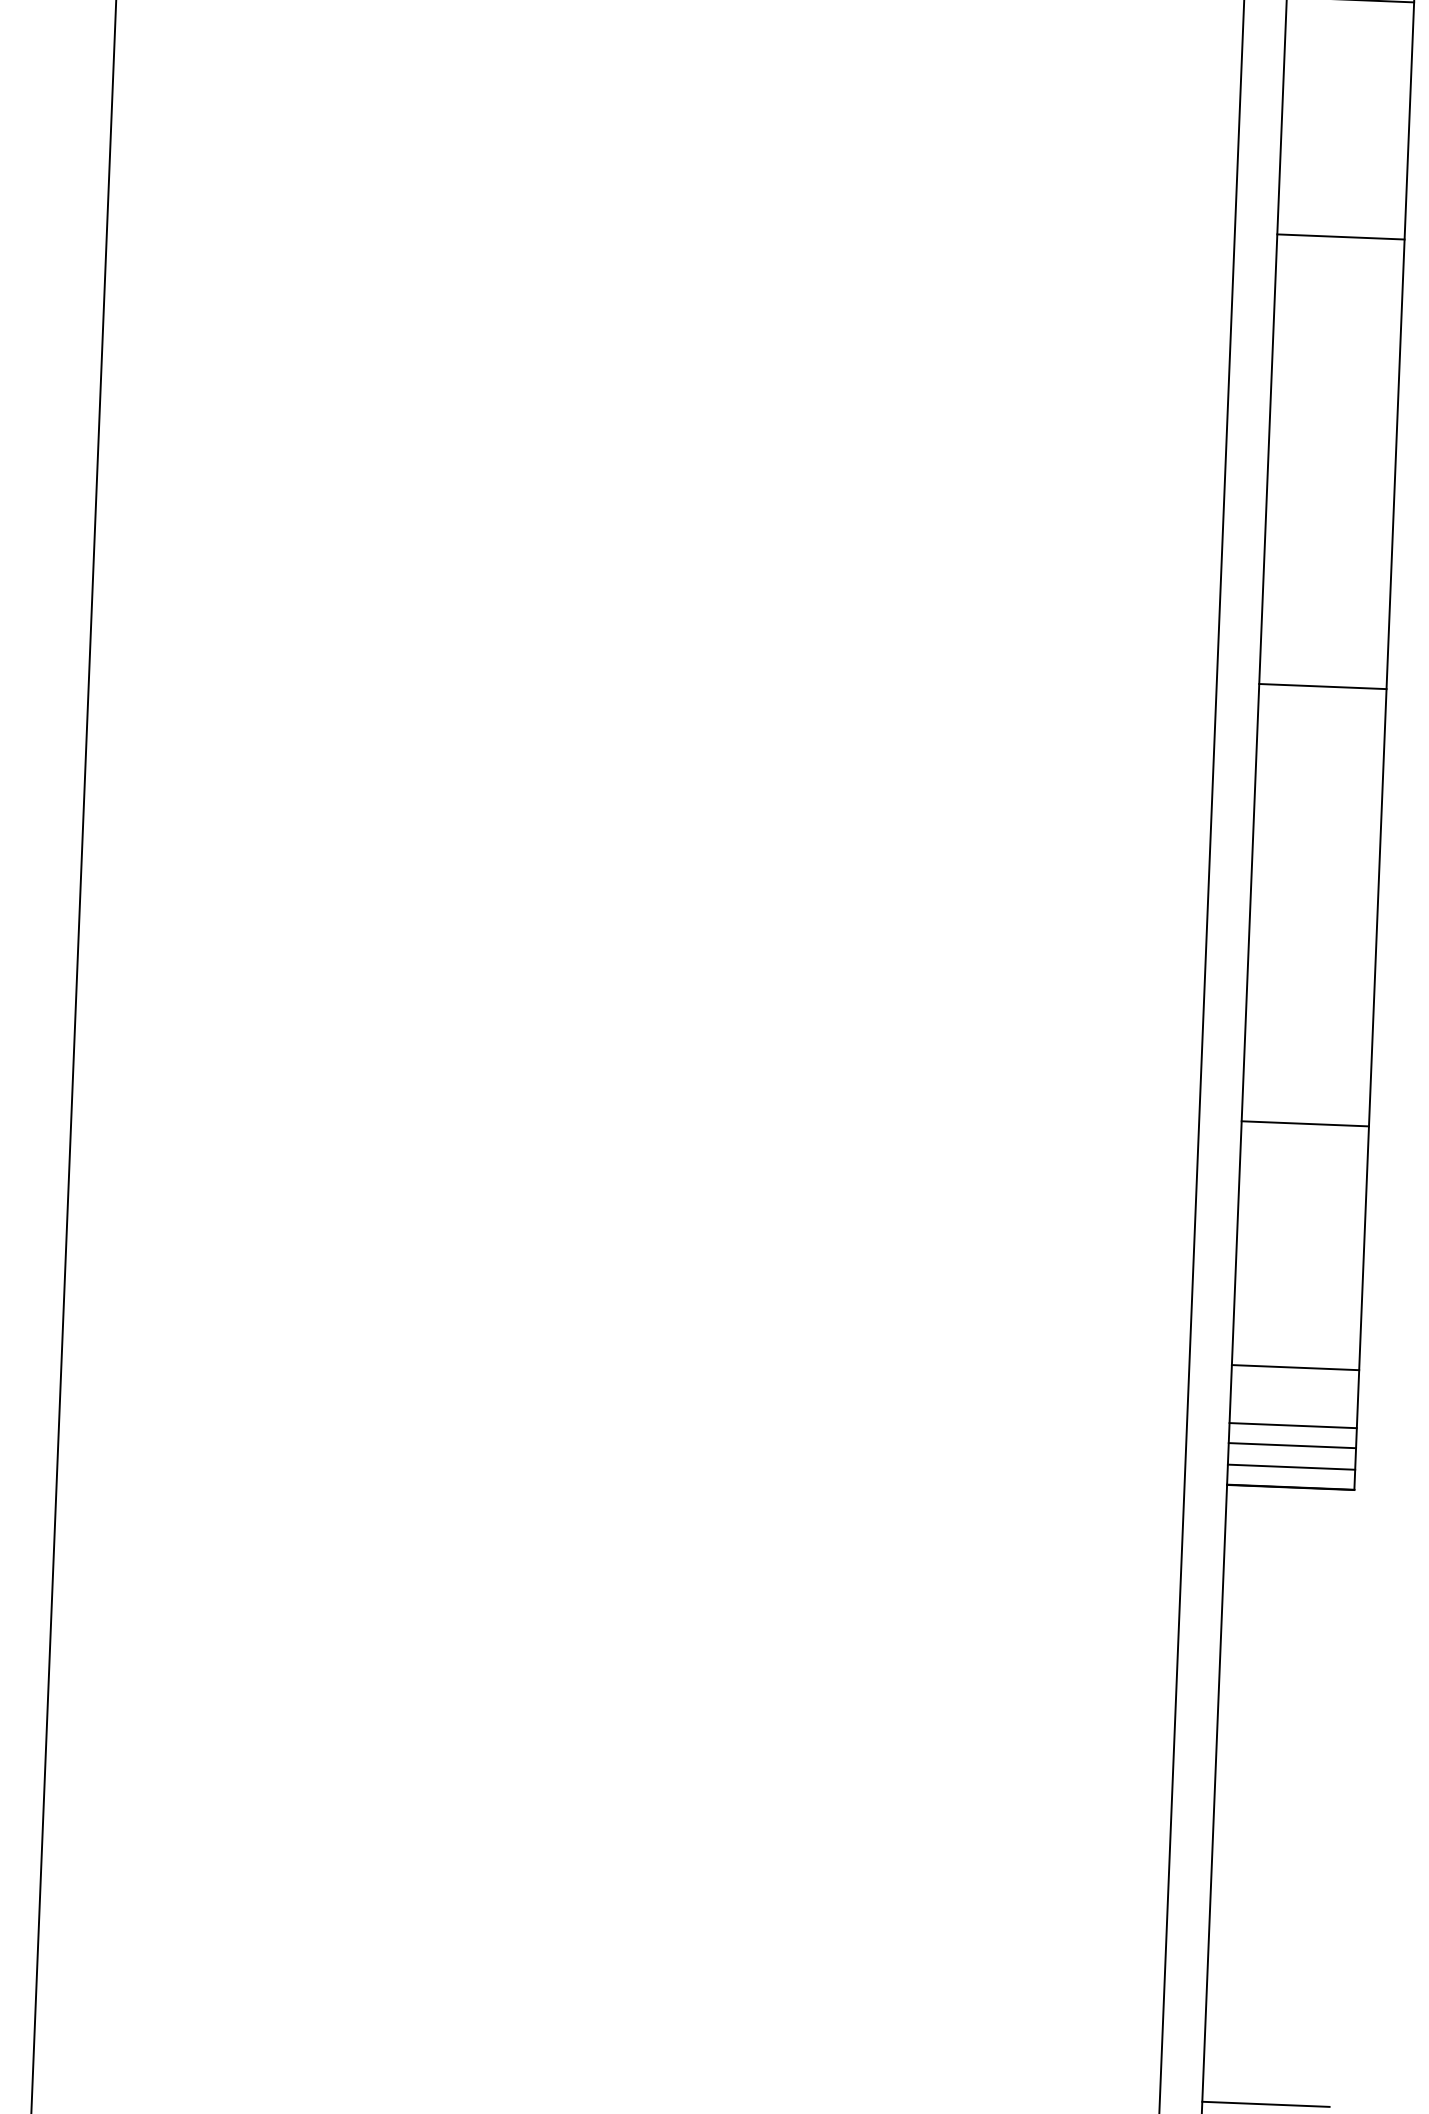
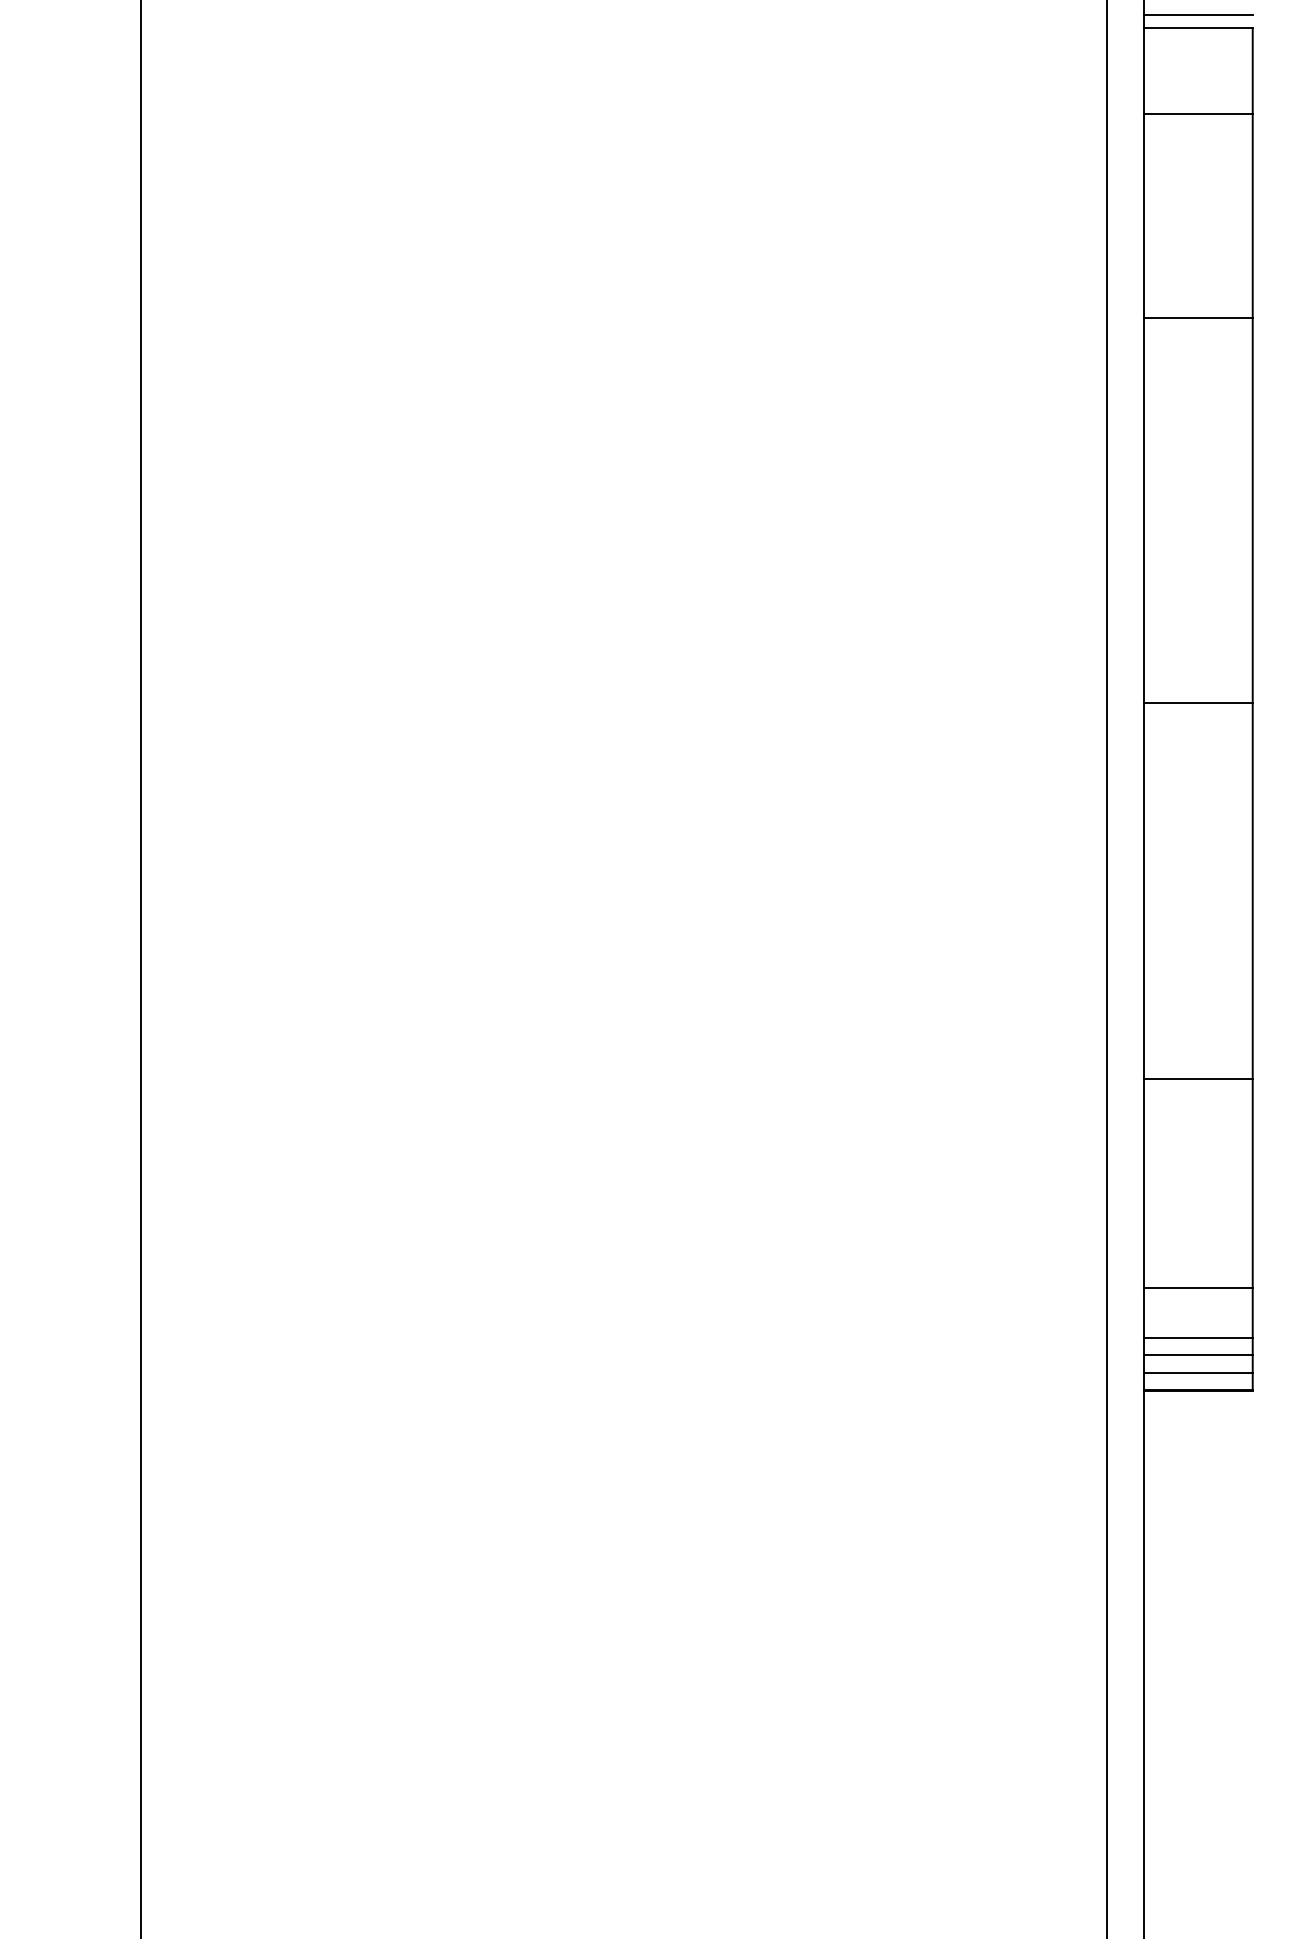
line: (1265, 2103) -> (1197, 1919), removed

